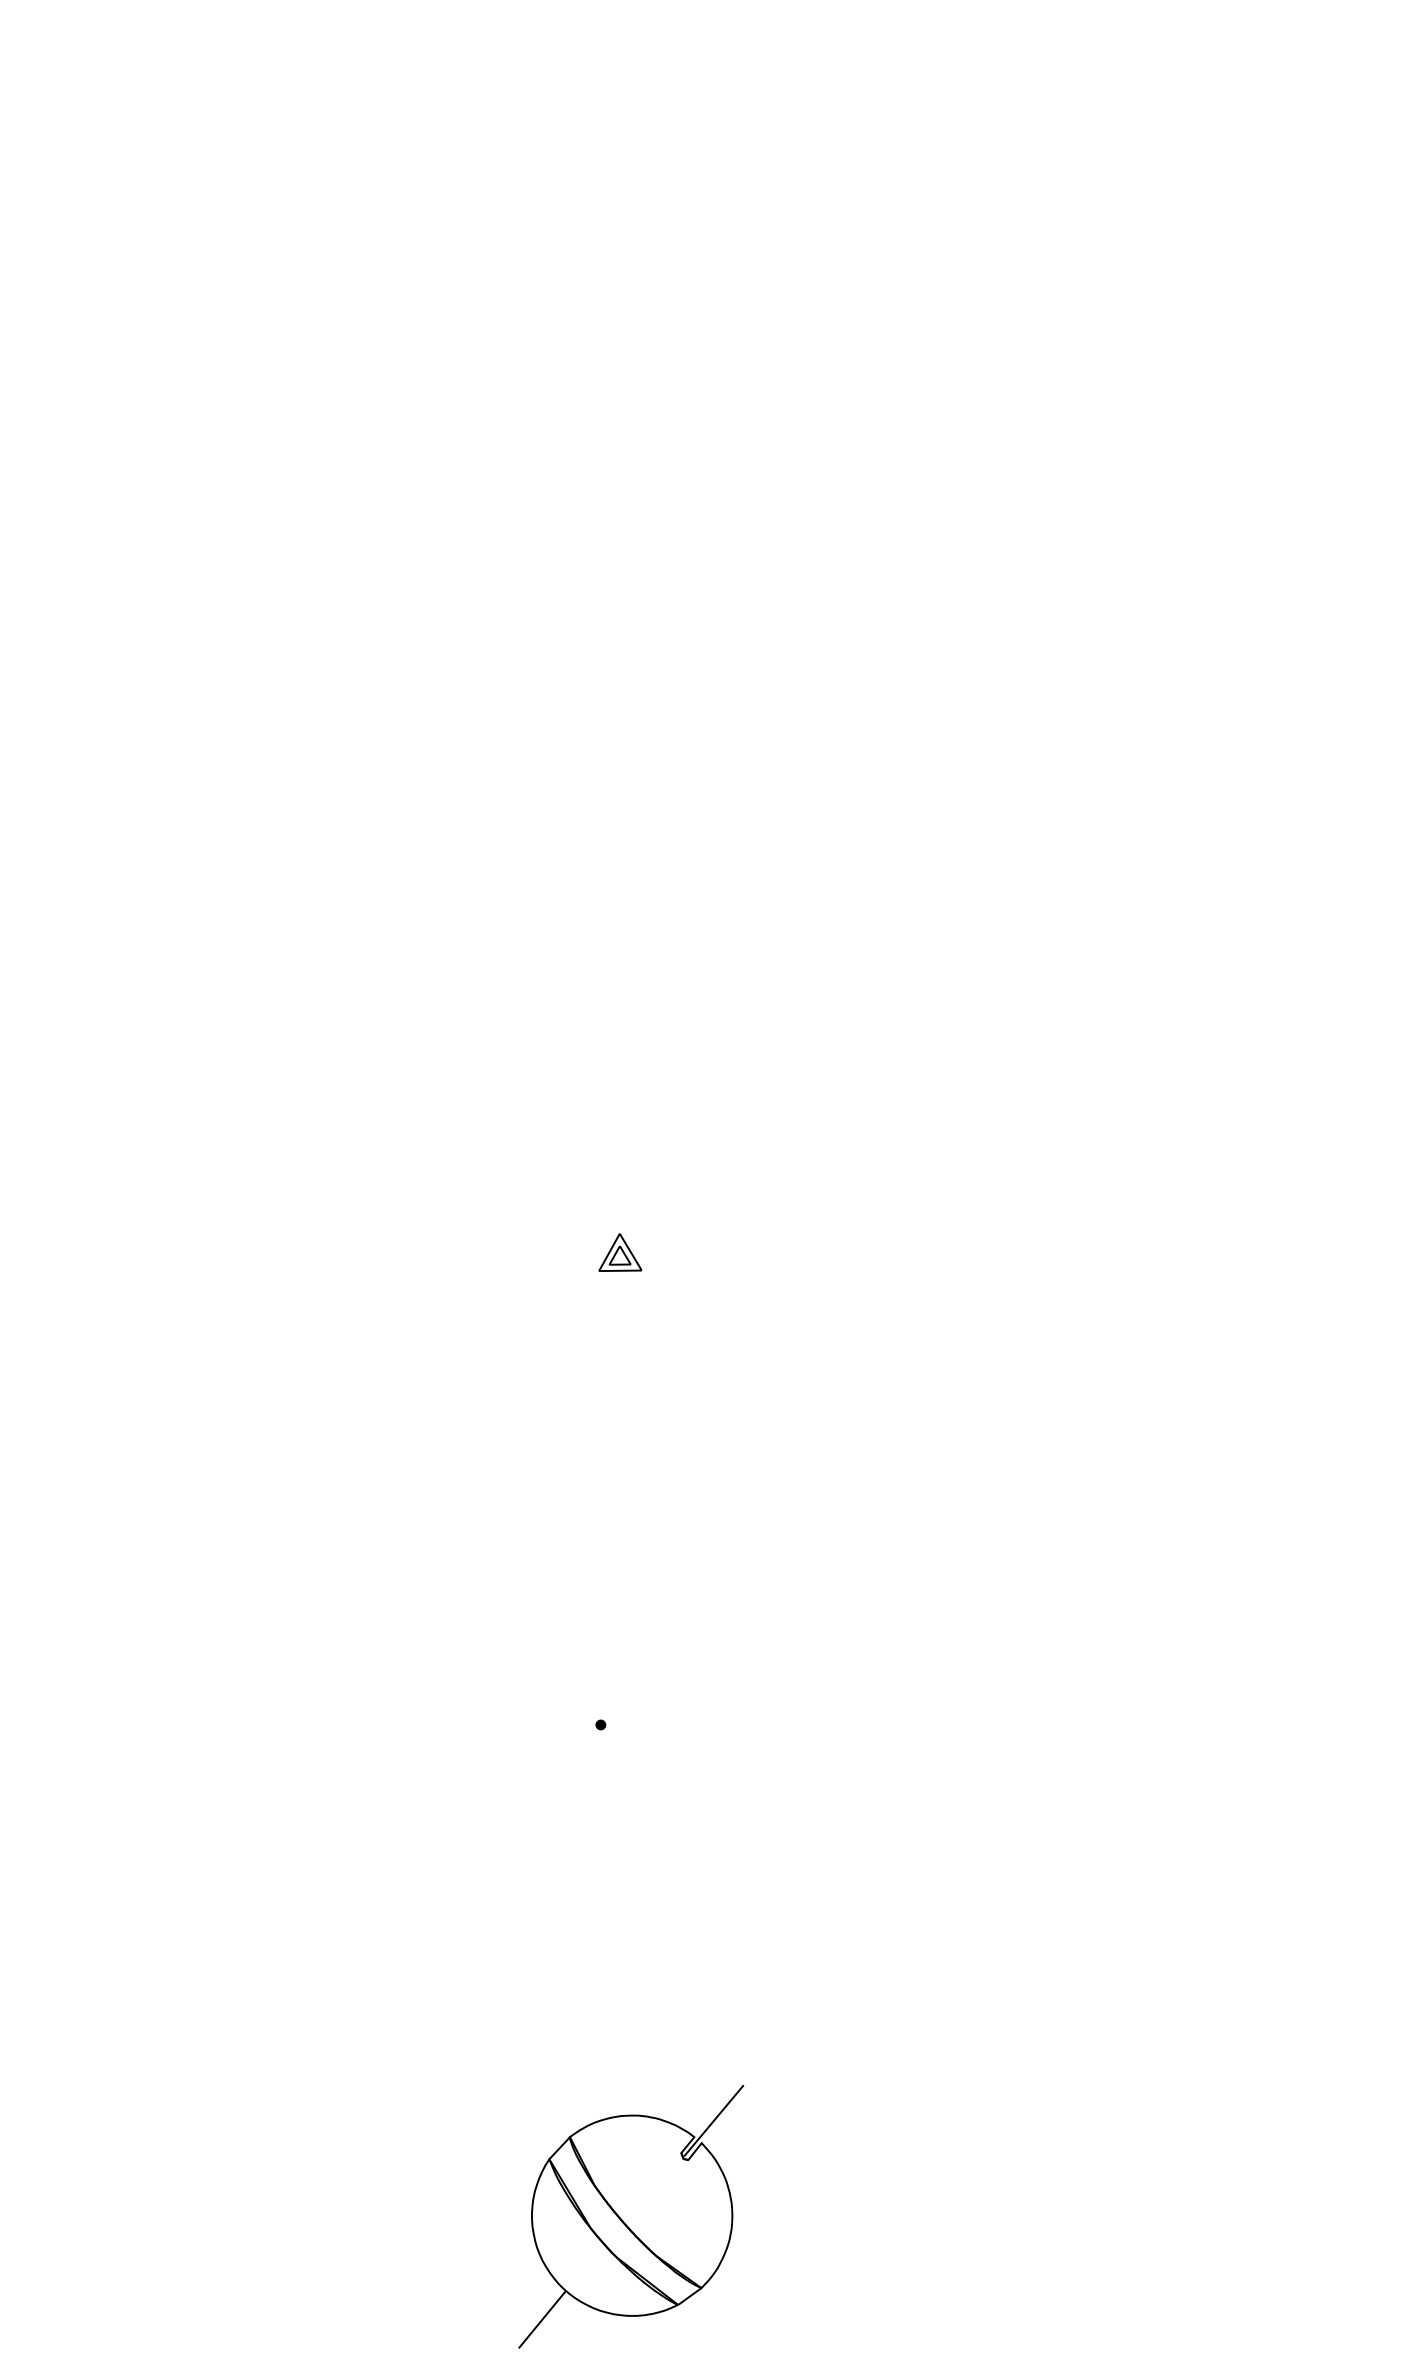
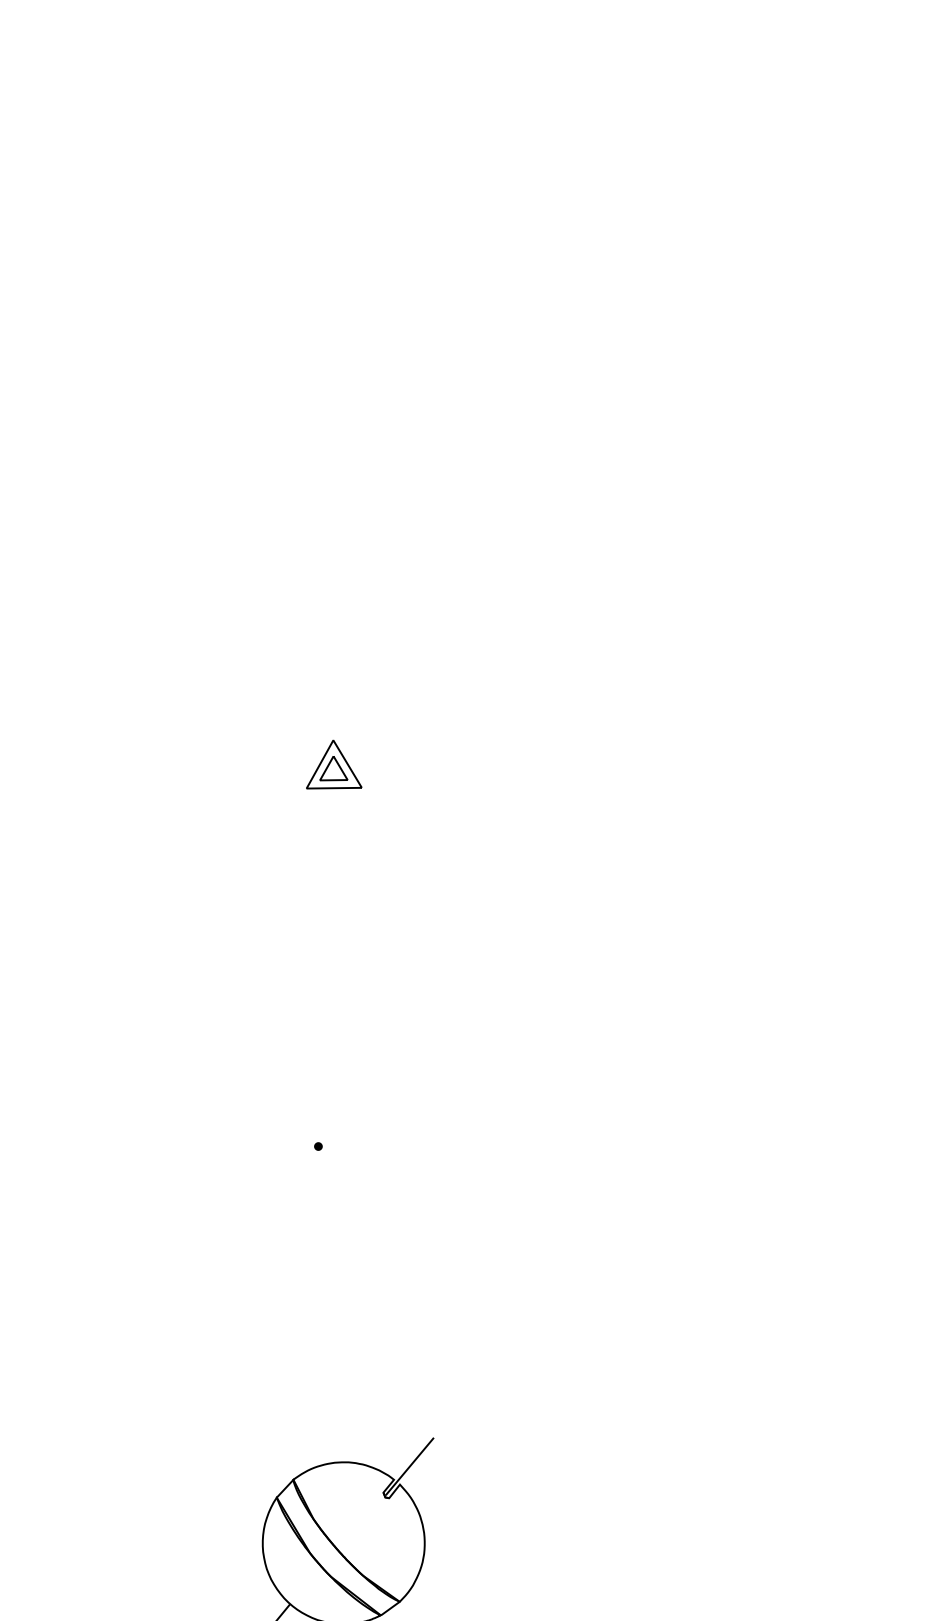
part: (620, 1252) -> (334, 764), size x1.6

